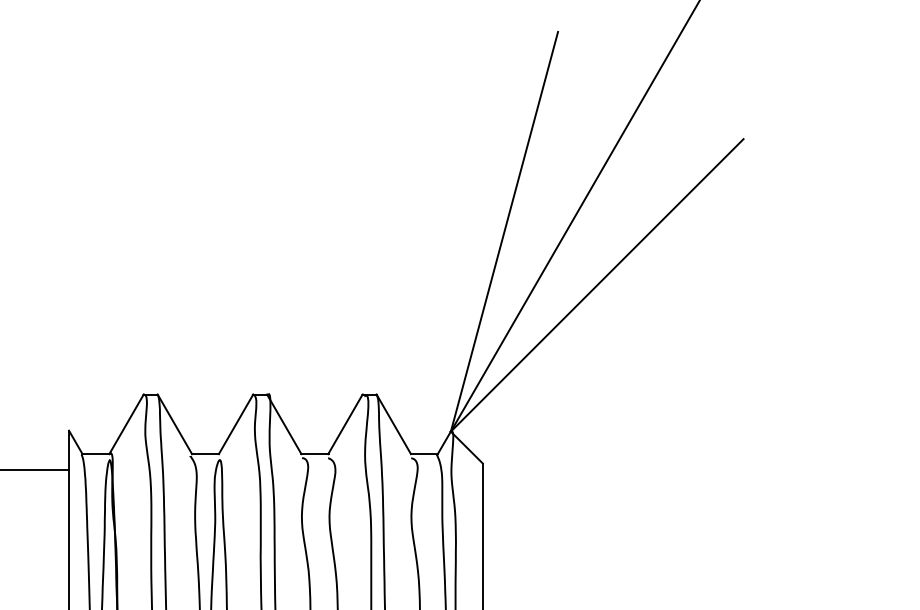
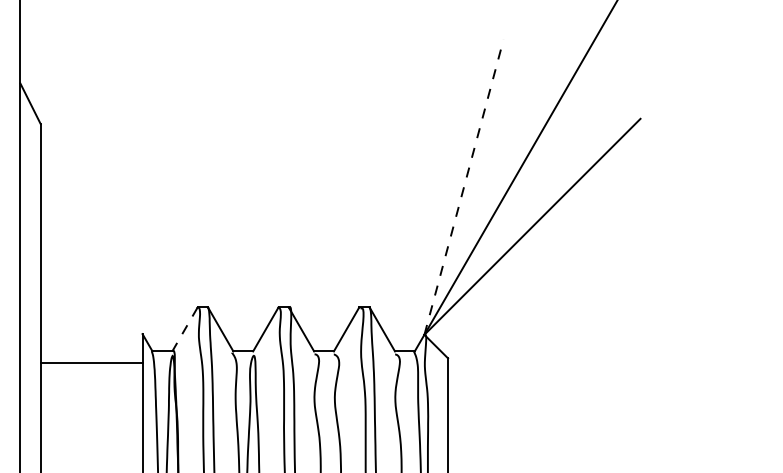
line: (505, 232) -> (464, 187), solid -> dashed
line: (125, 424) -> (184, 329), solid -> dashed

